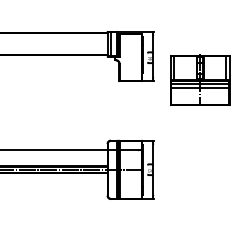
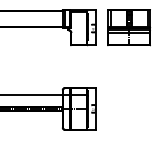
part: (200, 79) -> (129, 26), moved

